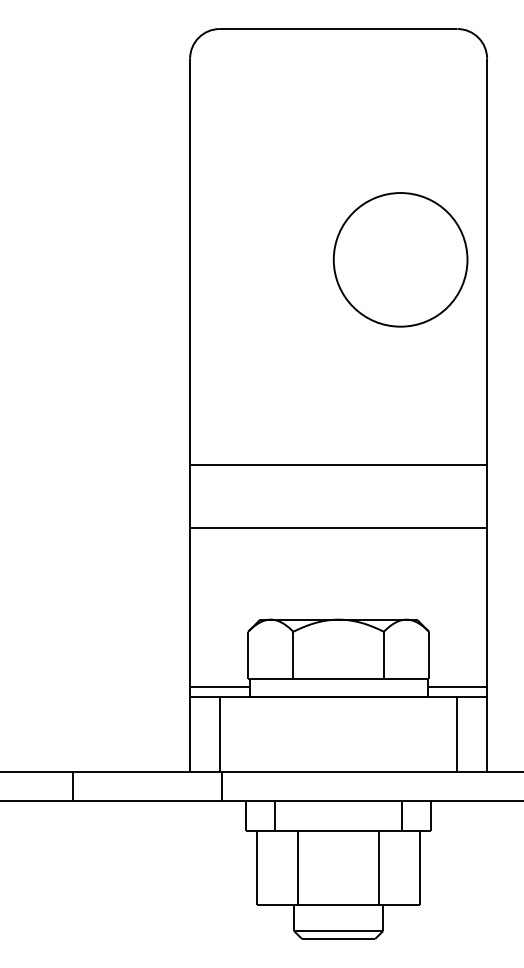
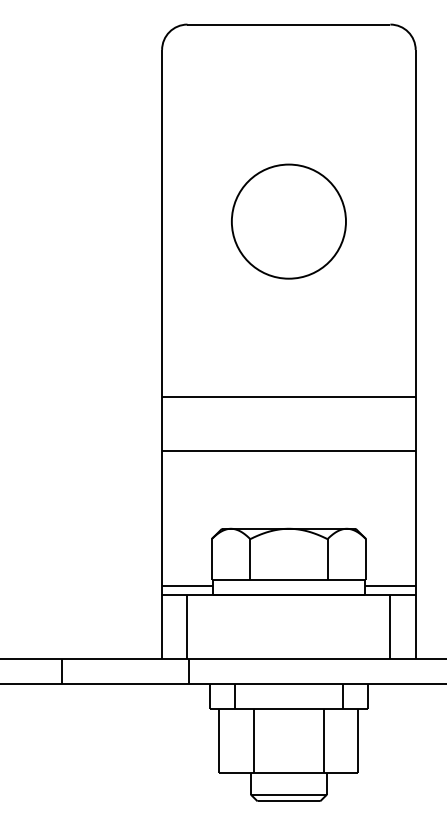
part: (400, 259) -> (288, 221), moved

